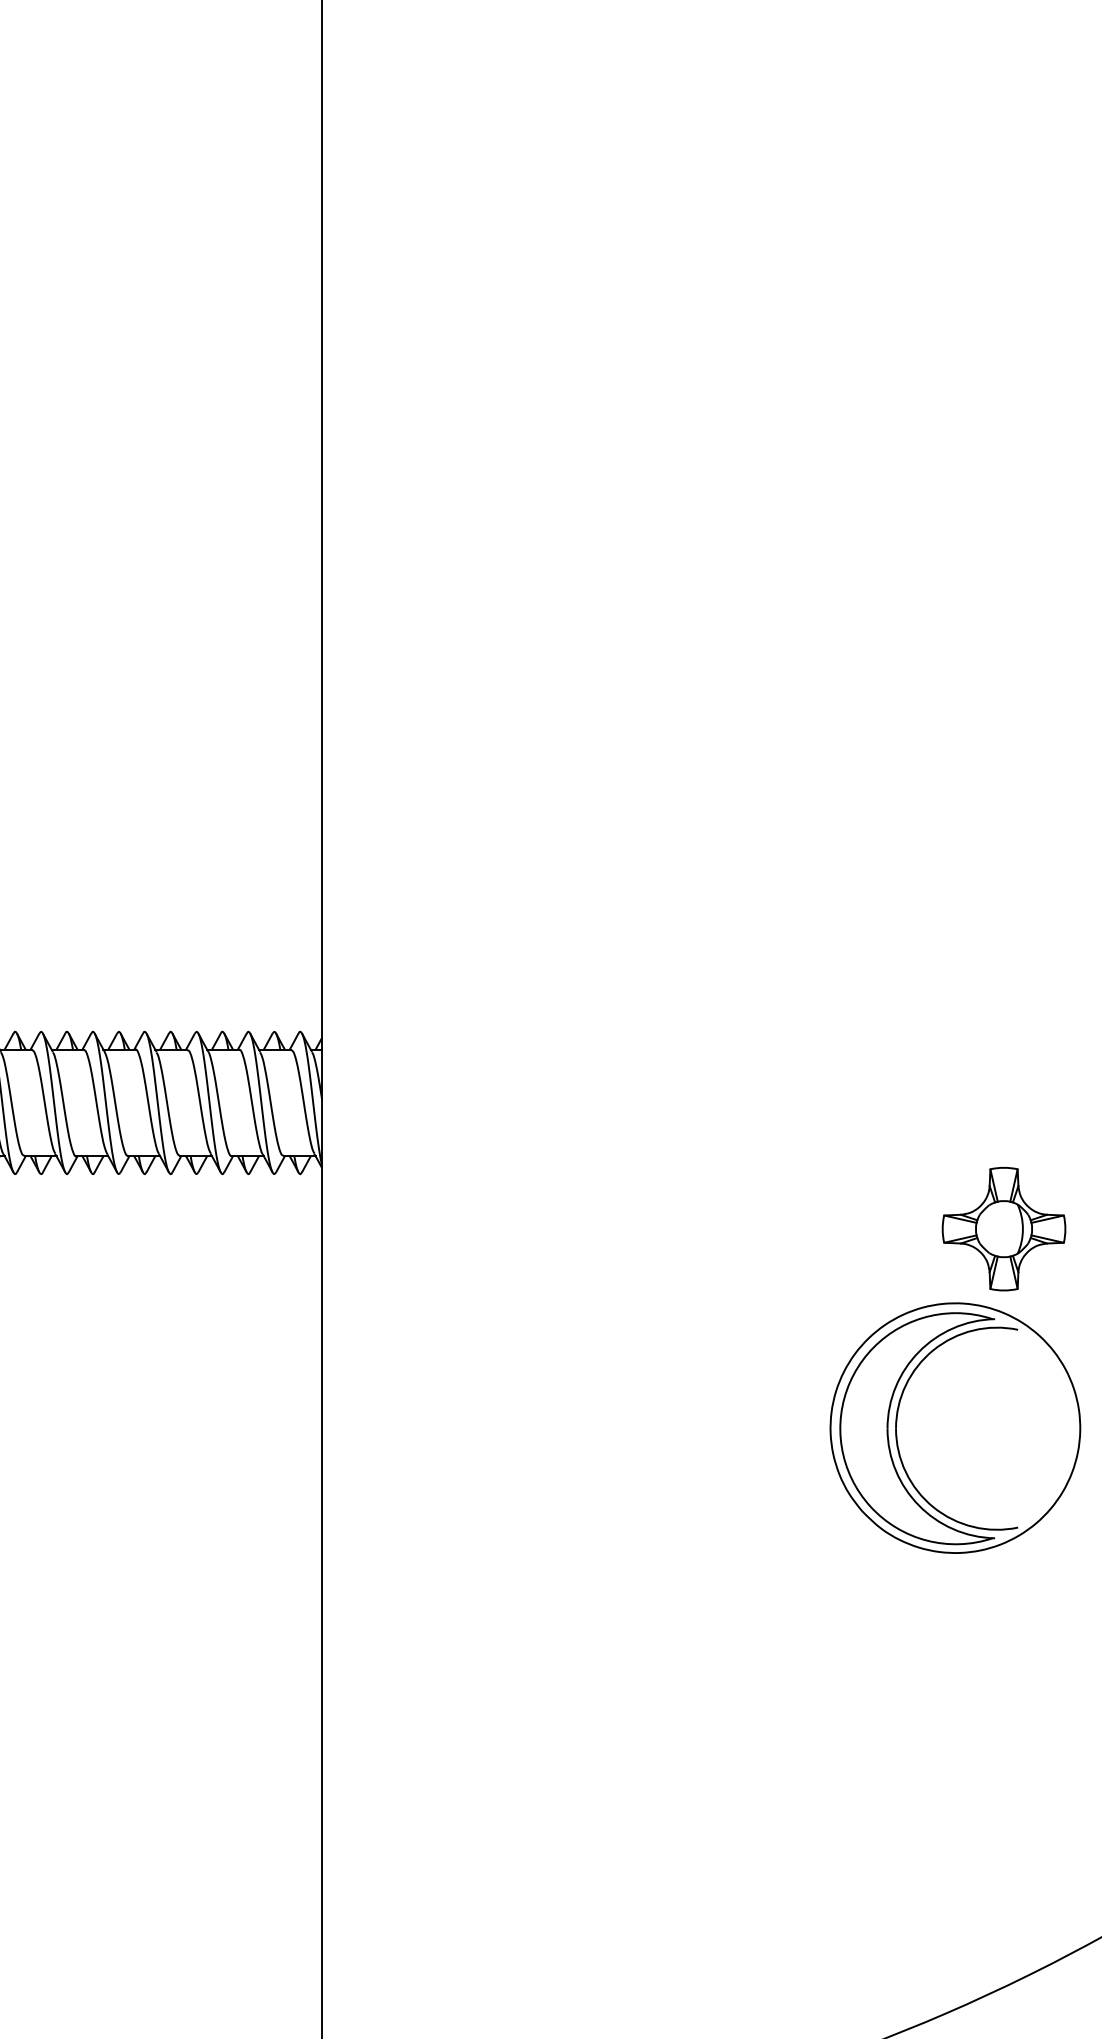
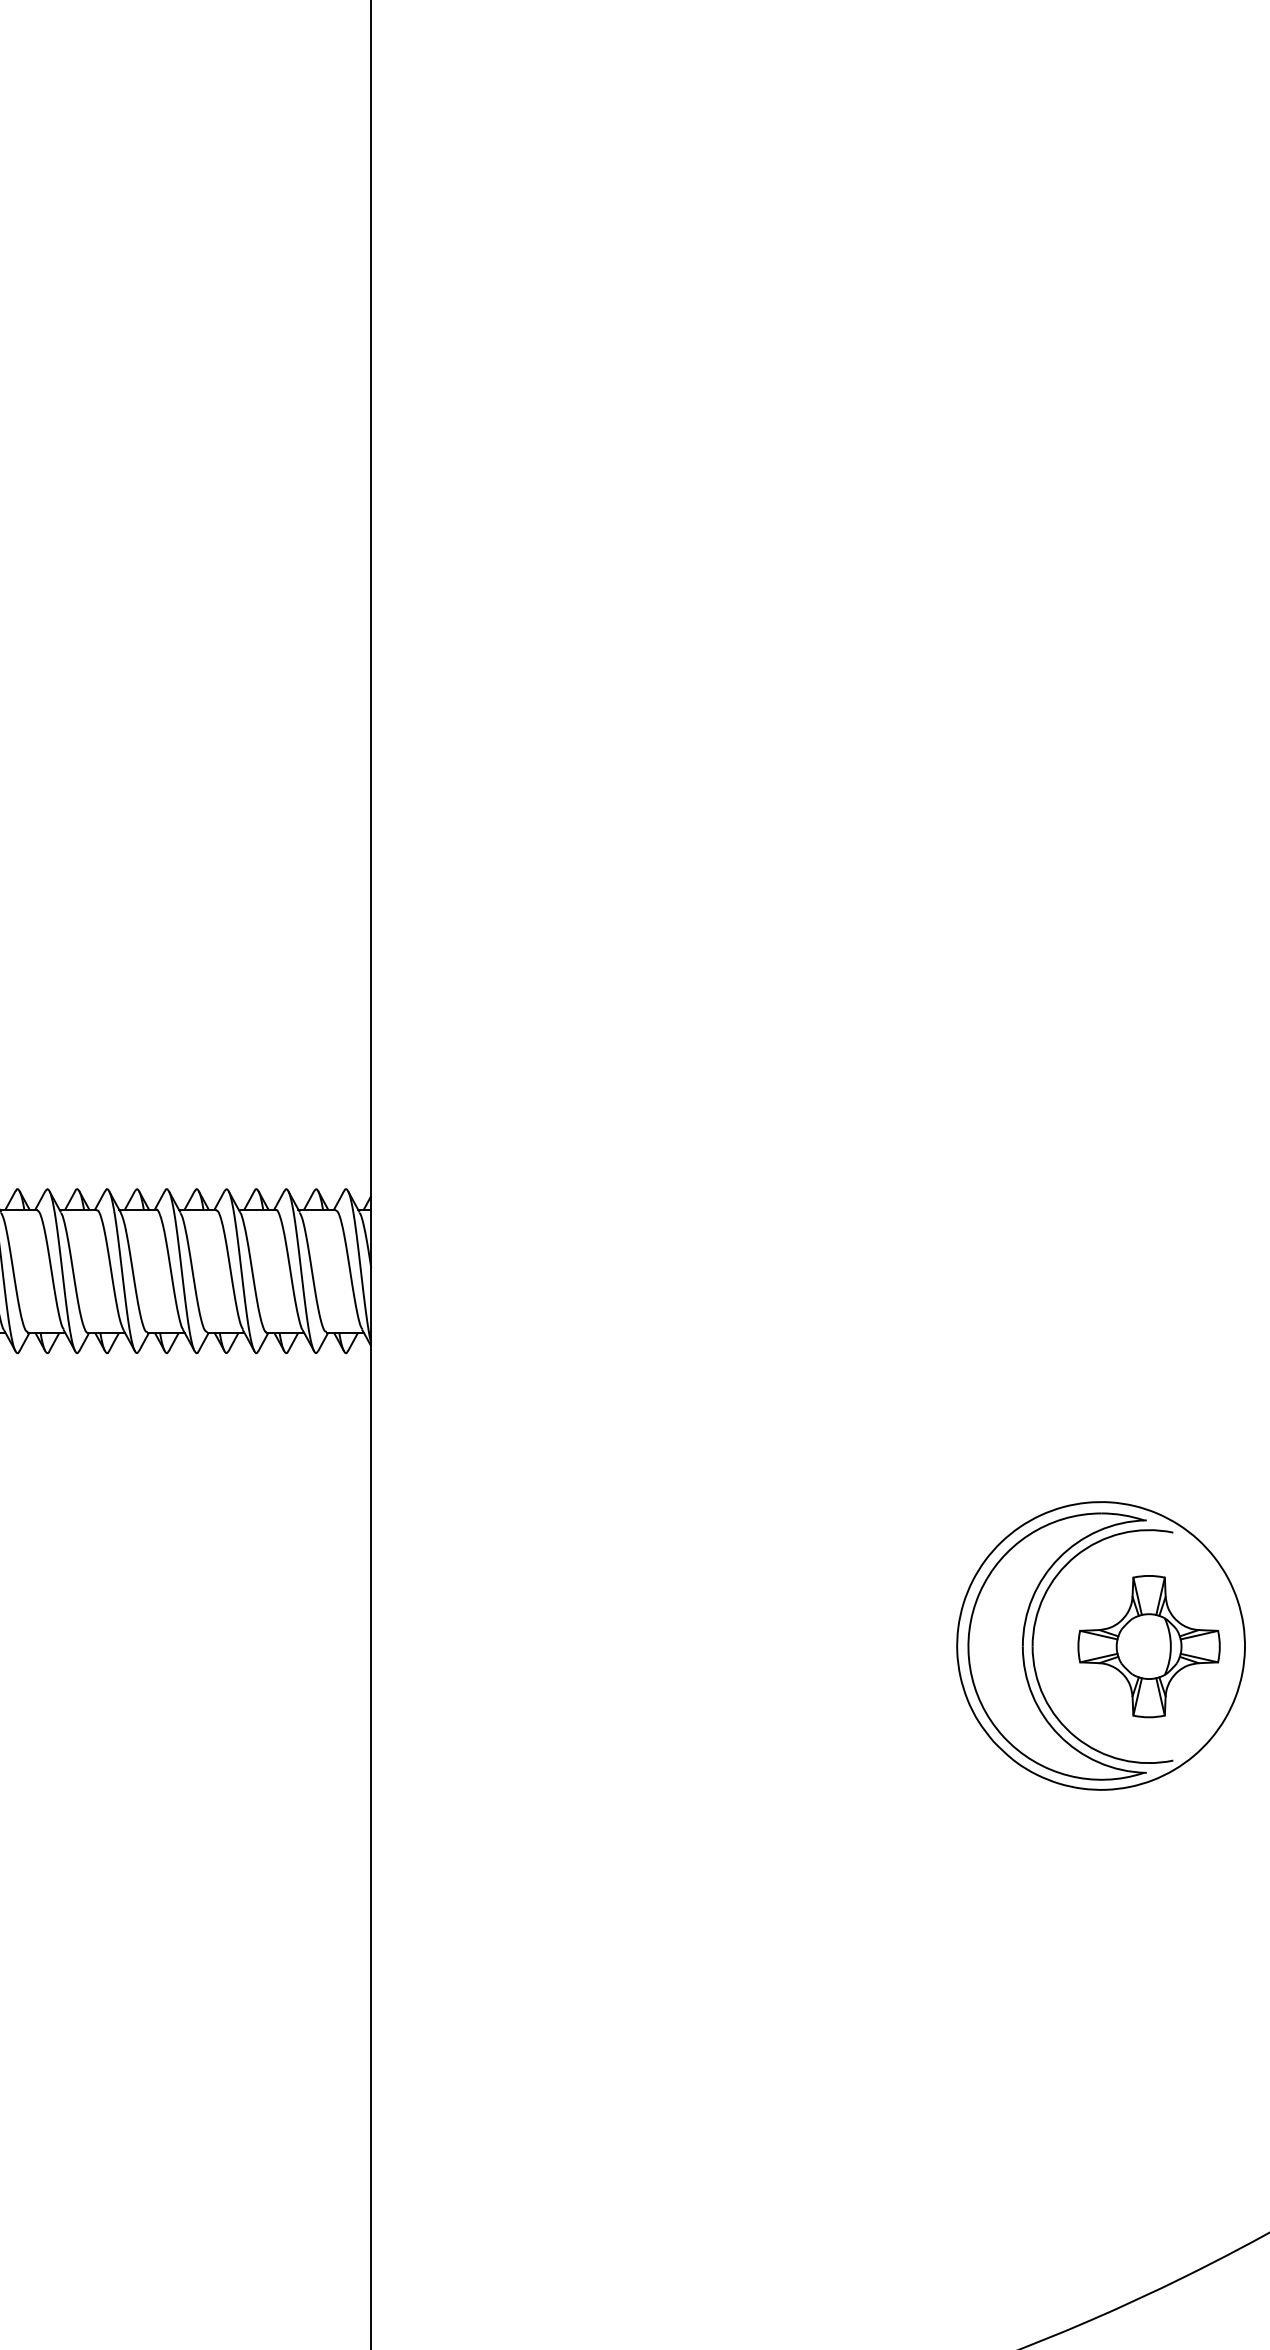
part: (1003, 1229) -> (1148, 1646), moved

